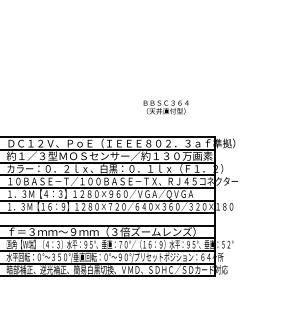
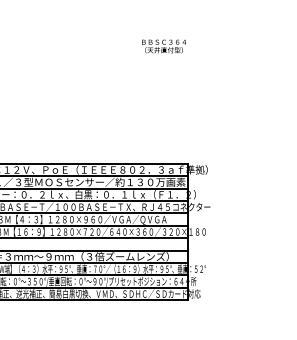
text: (166, 107) -> (164, 46), moved

